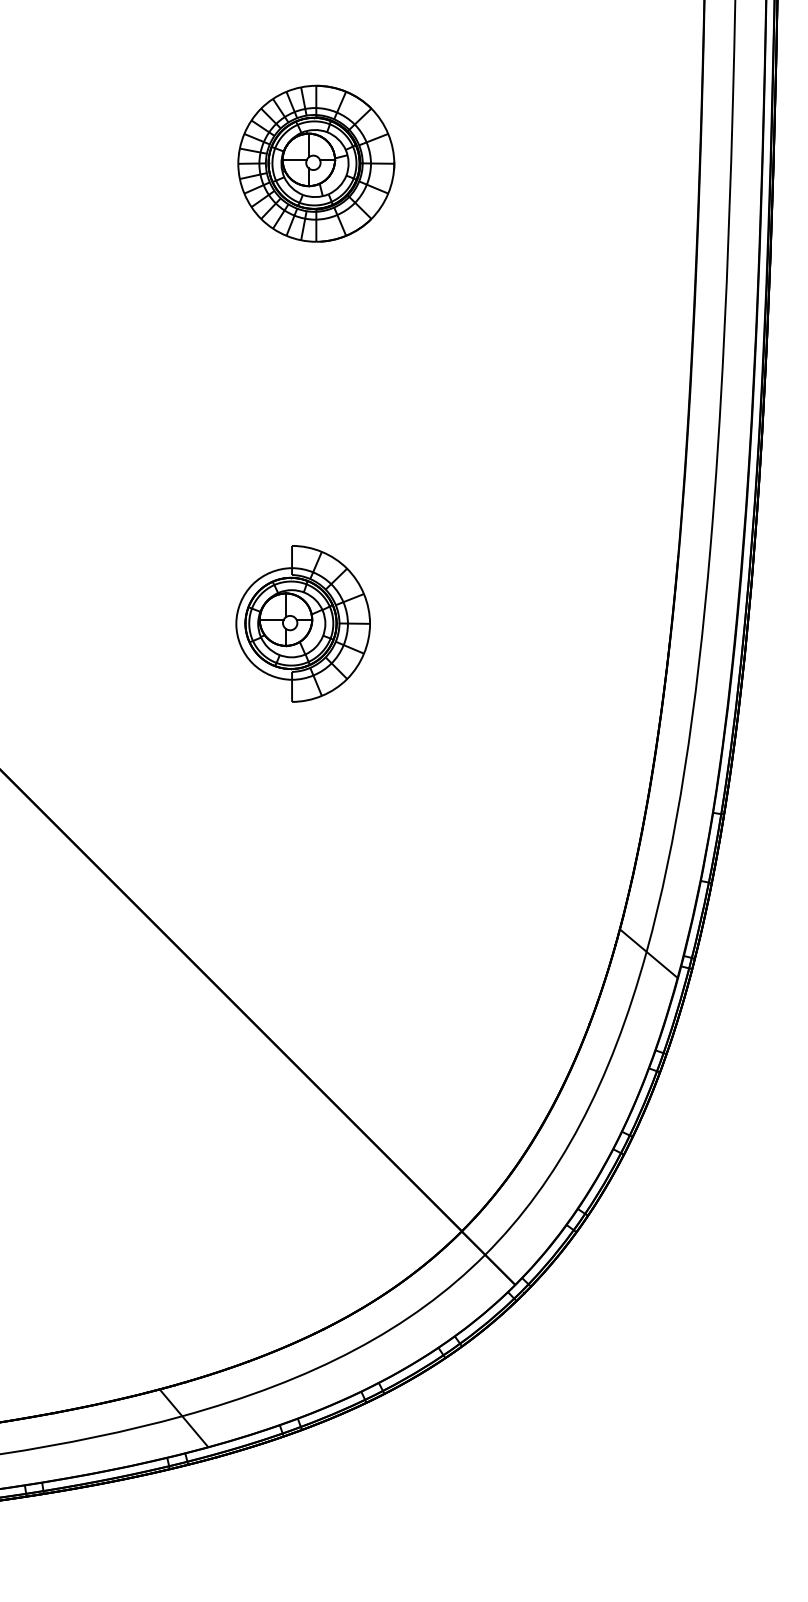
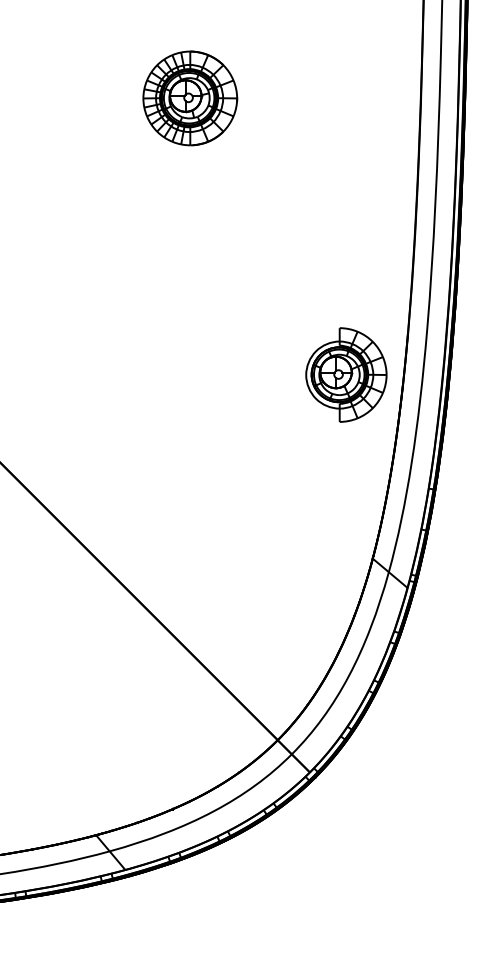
part: (303, 623) -> (346, 374), moved

